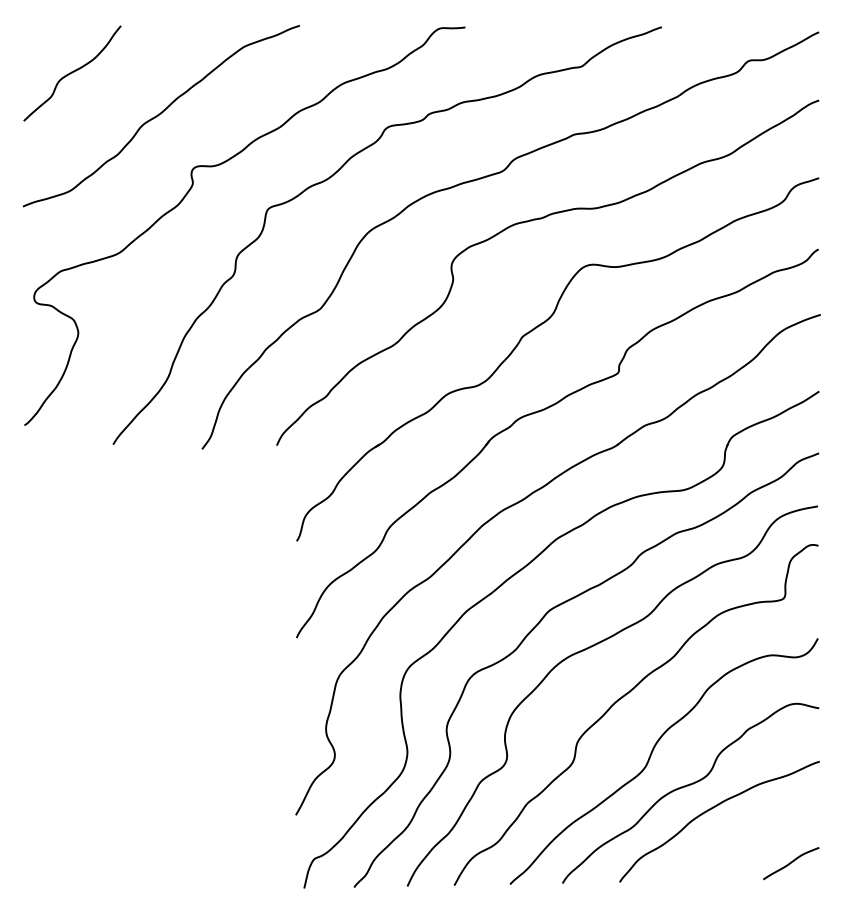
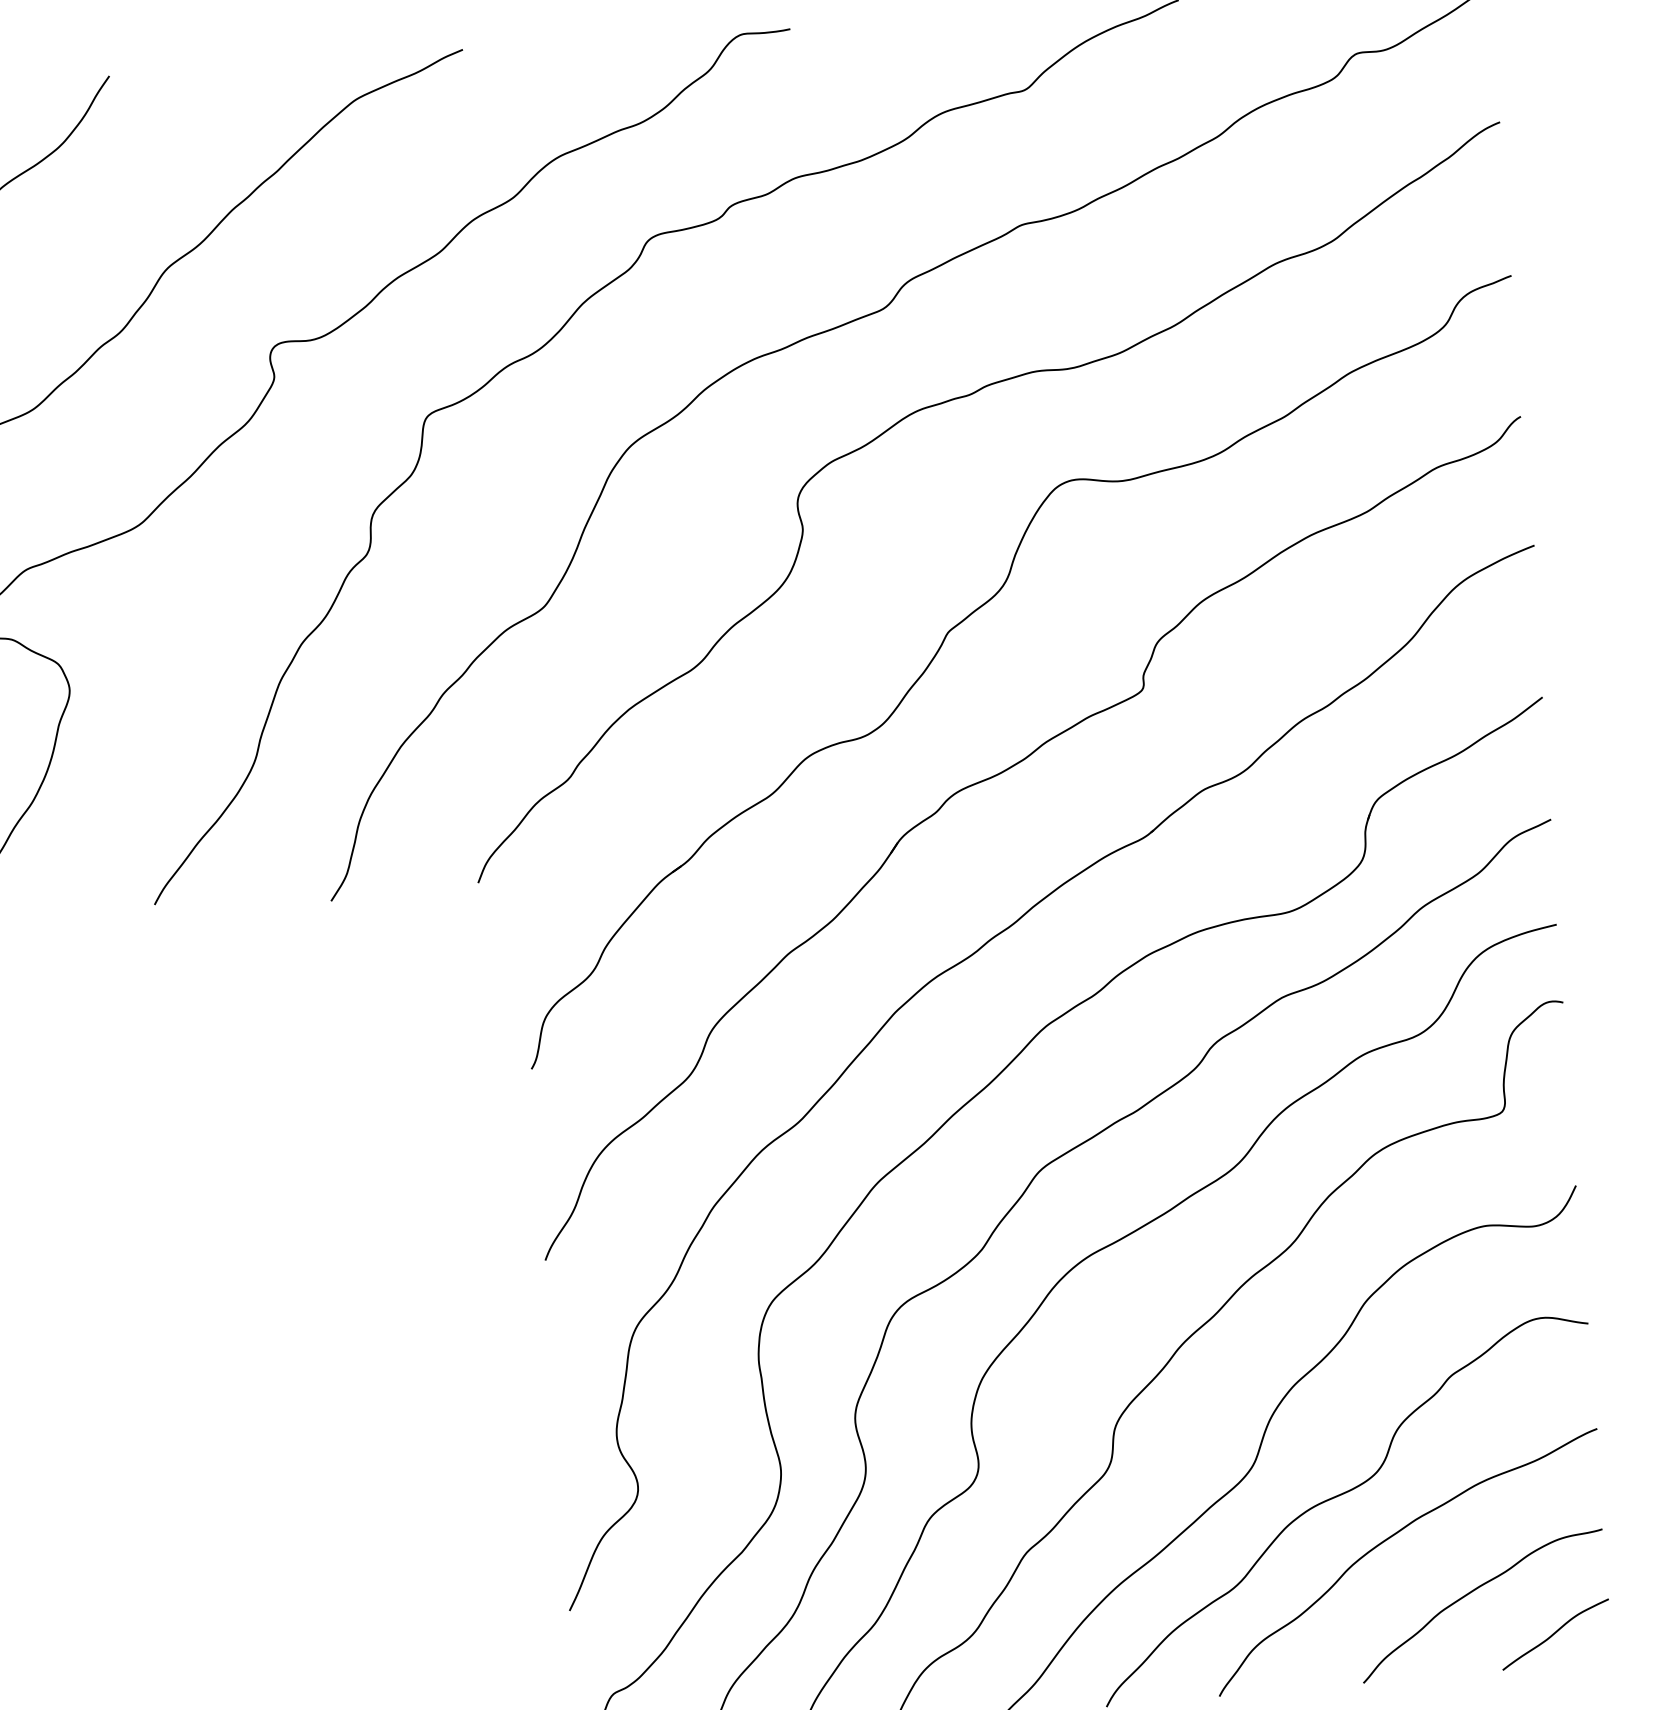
curve: (751, 839) -> (1473, 1592), added

